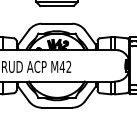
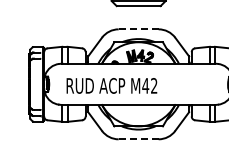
line: (56, 23) -> (138, 29), solid -> dashed
line: (56, 107) -> (138, 139), solid -> dashed

